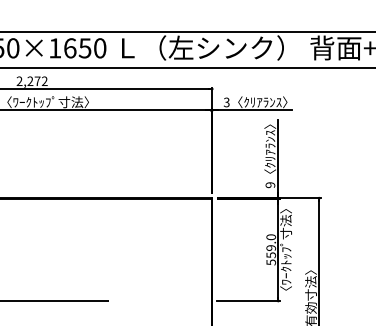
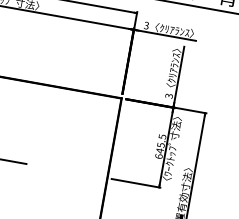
text: (270, 185) -> (169, 96), 9 -> 3
text: (271, 249) -> (161, 146), 559.0 -> 645.5

